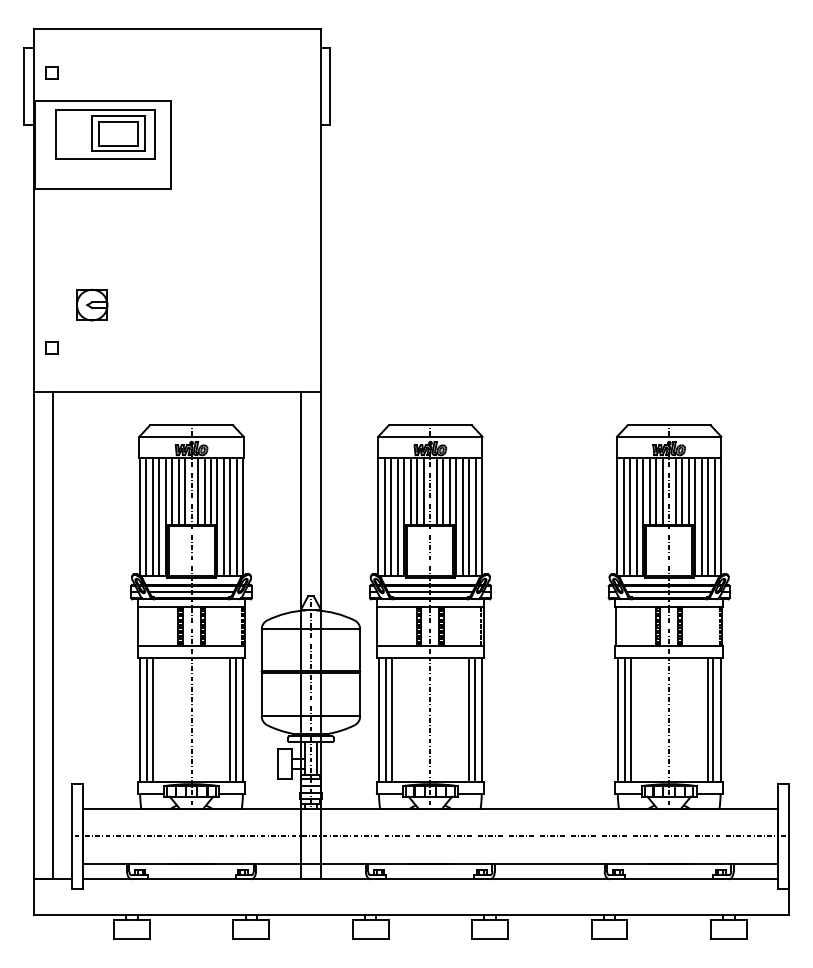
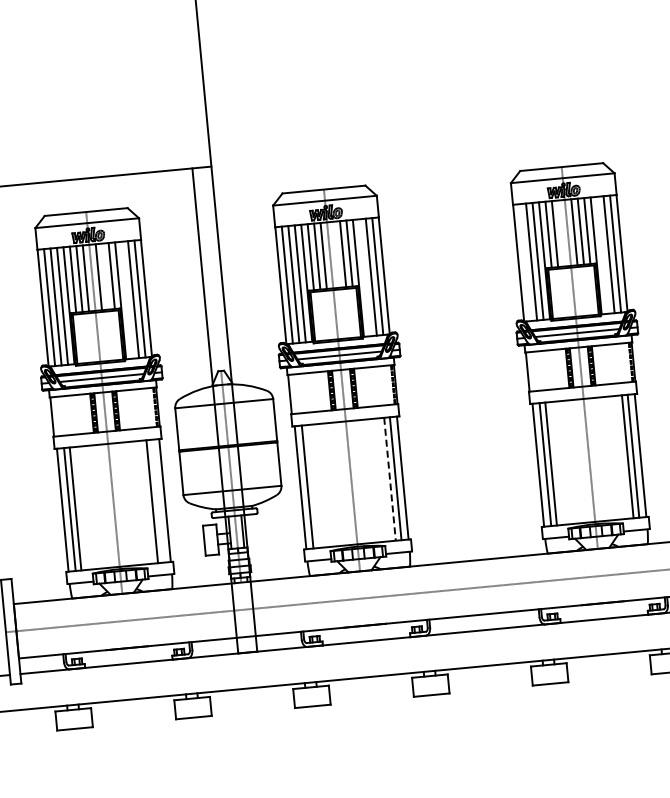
line: (204, 491) -> (105, 276), removed
line: (436, 491) -> (336, 254), removed
line: (662, 491) -> (561, 233), removed
line: (223, 516) -> (126, 299), removed
line: (462, 516) -> (364, 277), removed
line: (623, 516) -> (524, 262), removed
line: (701, 516) -> (602, 254), removed
line: (235, 719) -> (157, 500), removed
line: (391, 719) -> (312, 485), removed
line: (468, 720) -> (389, 479), solid -> dashed

